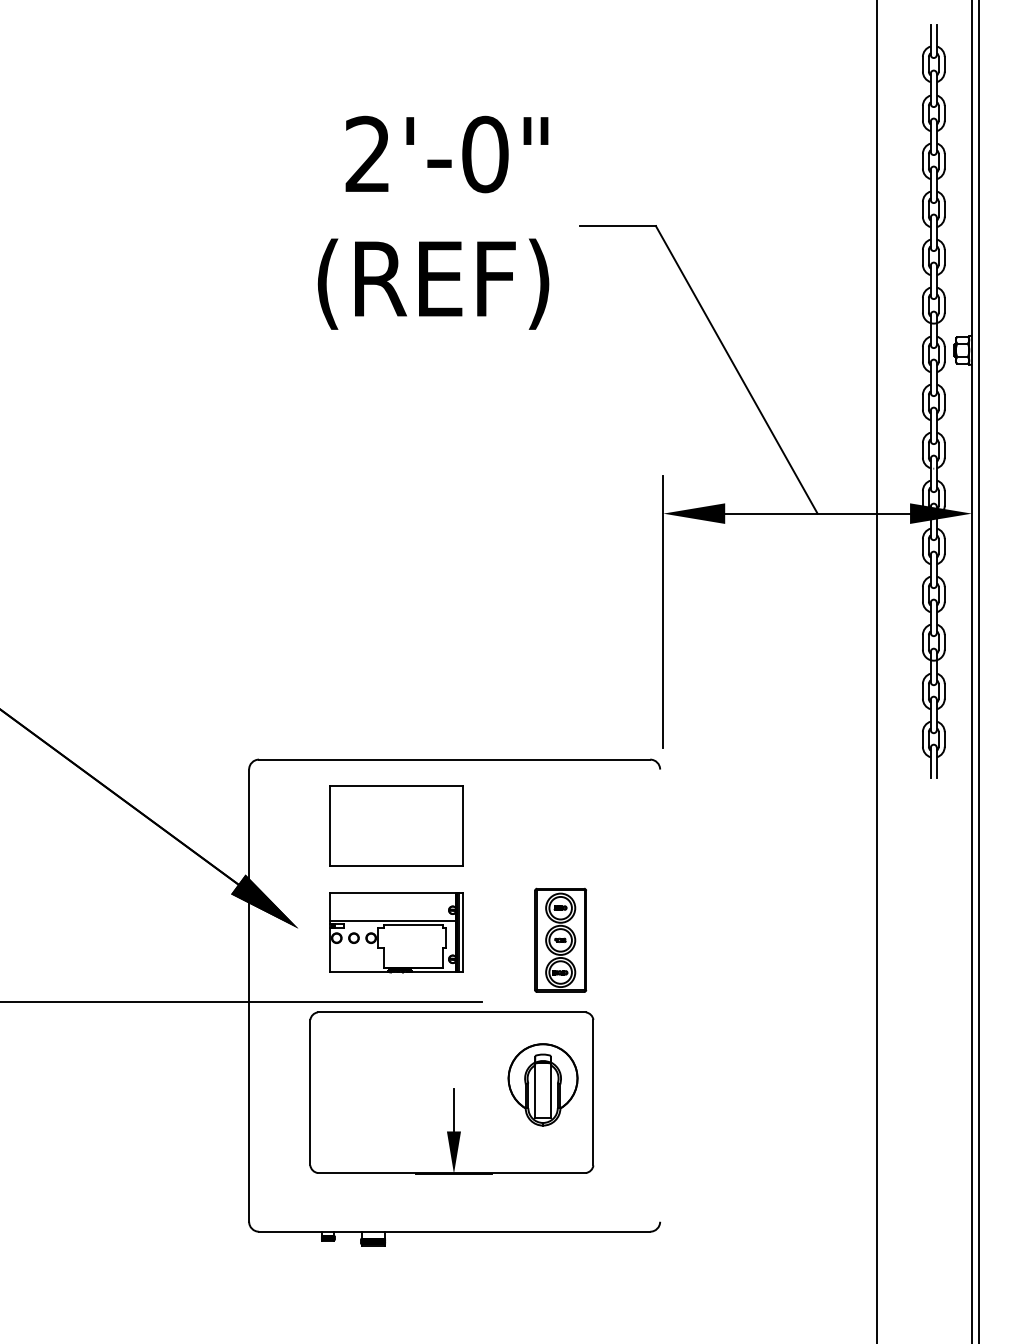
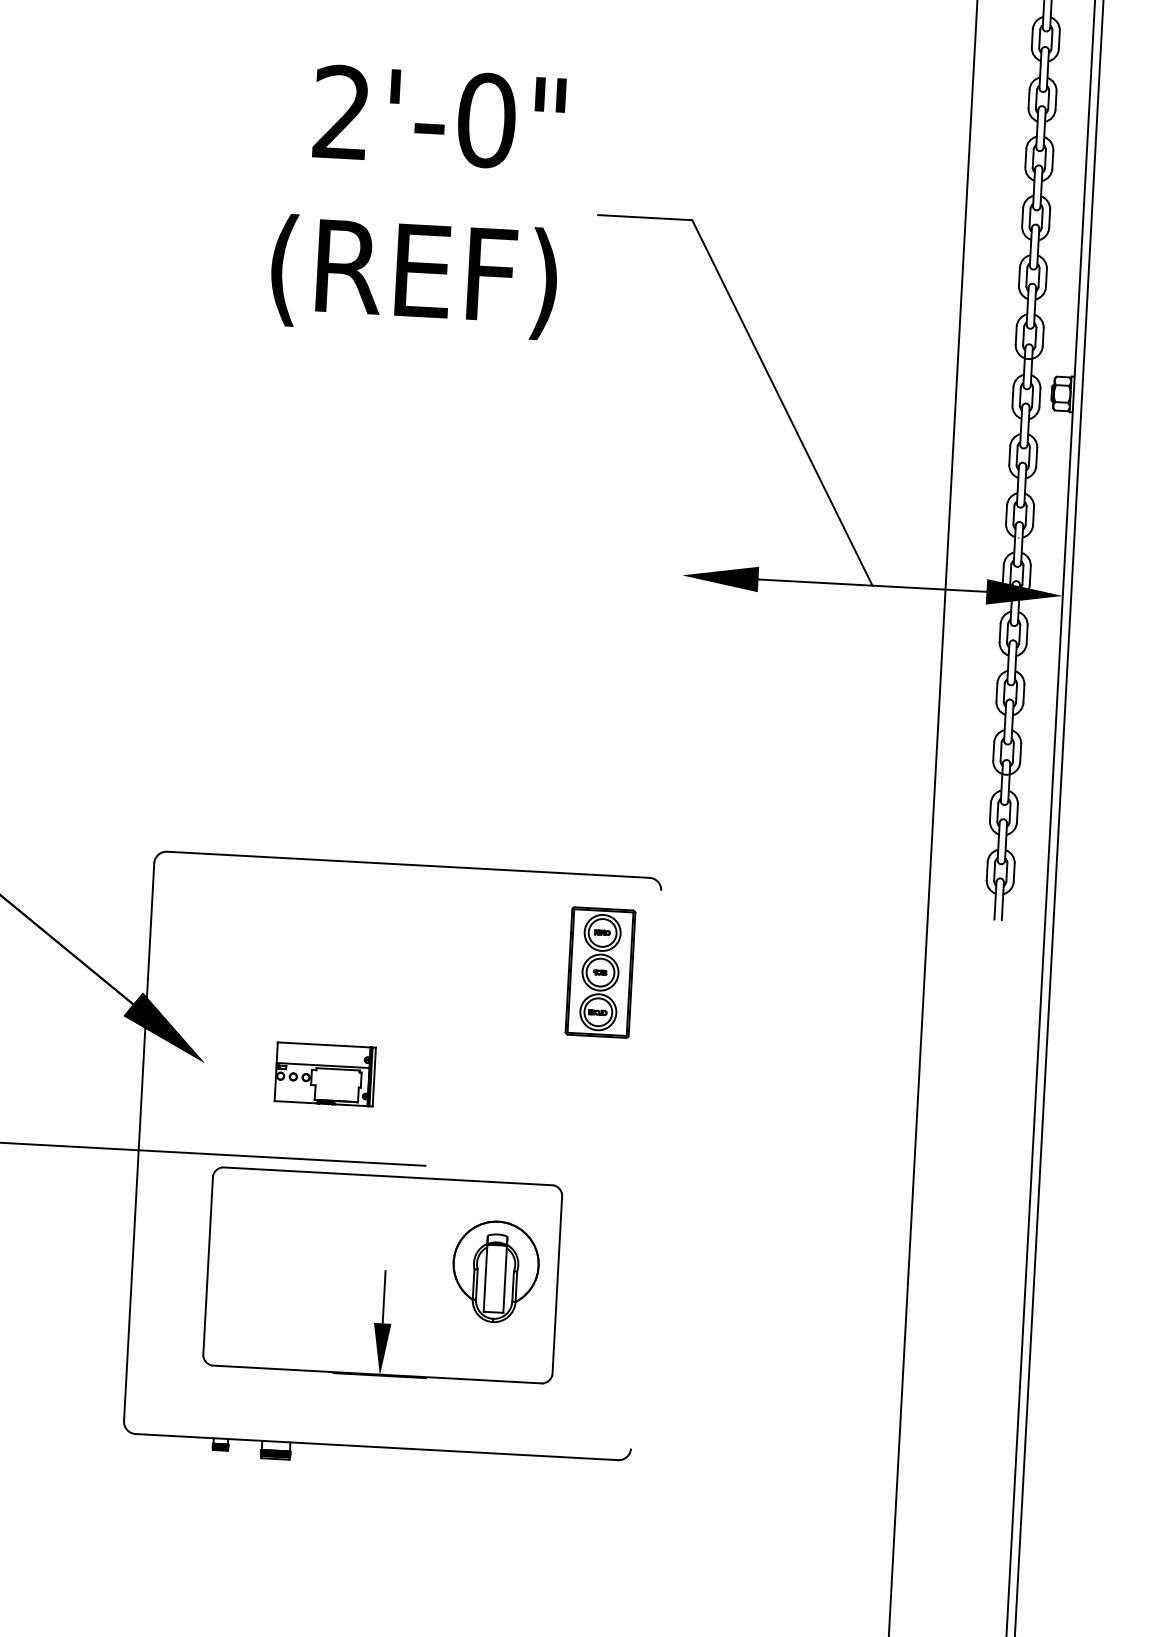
line: (663, 612) -> (675, 697), removed
part: (396, 825) -> (332, 942), removed
part: (396, 932) -> (325, 1074), size x0.6
part: (560, 939) -> (600, 971), moved

